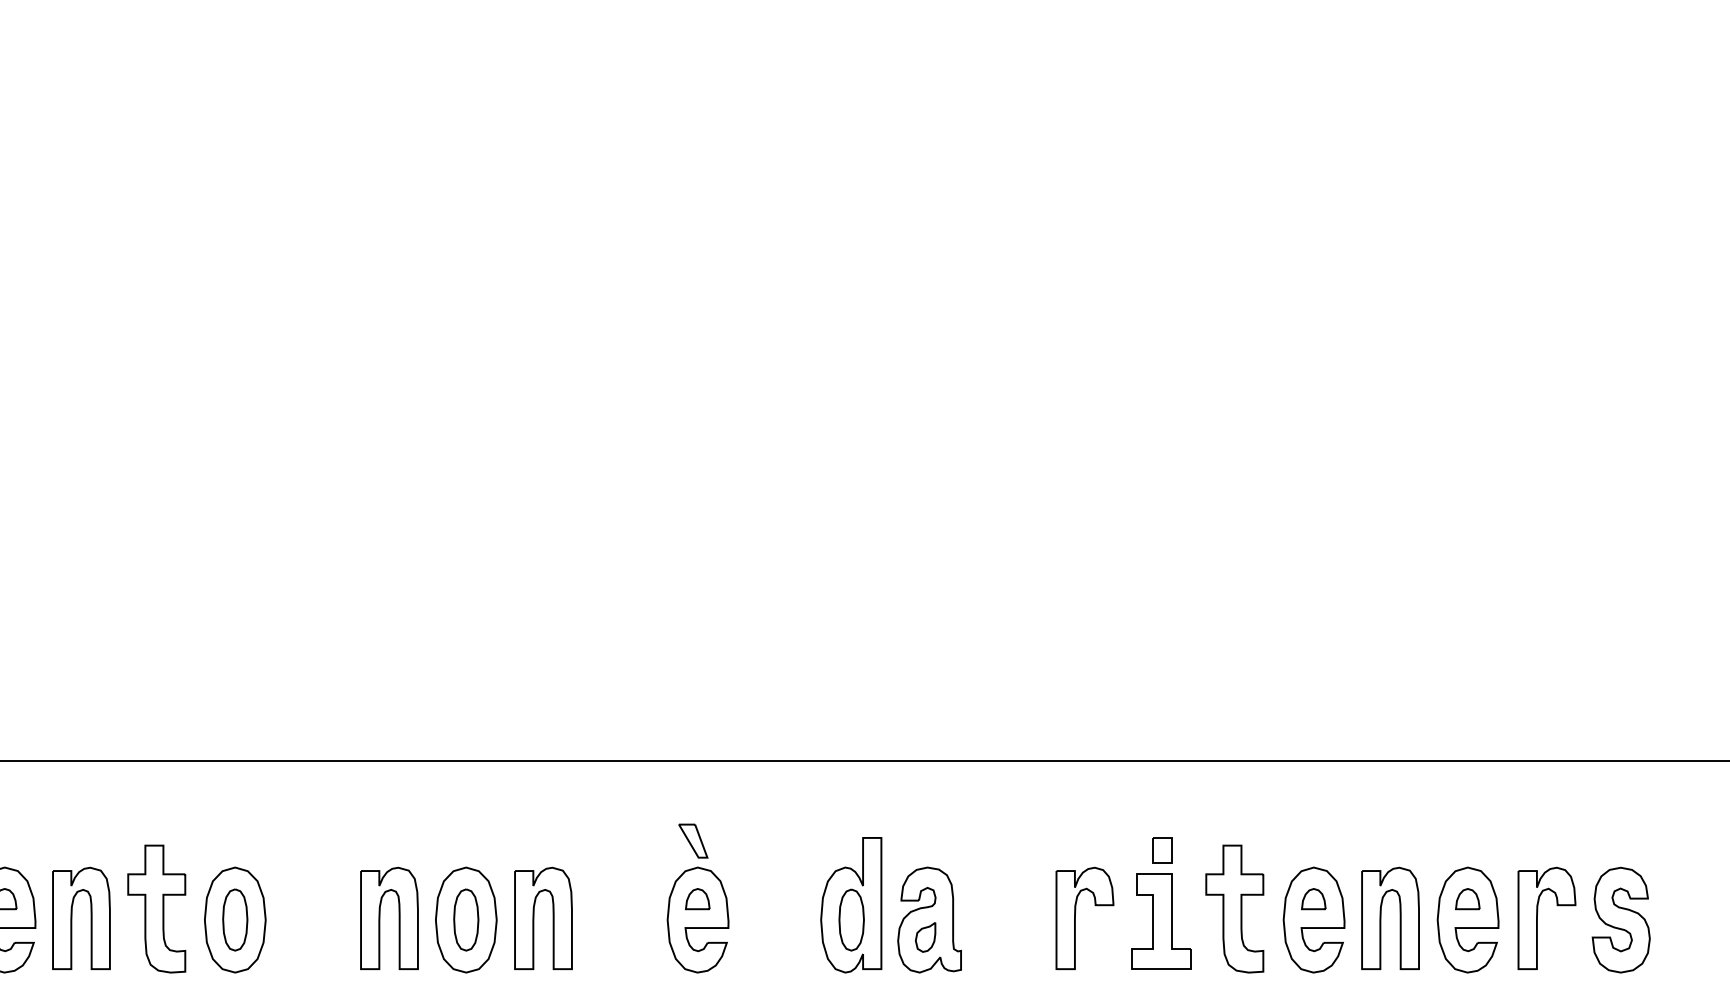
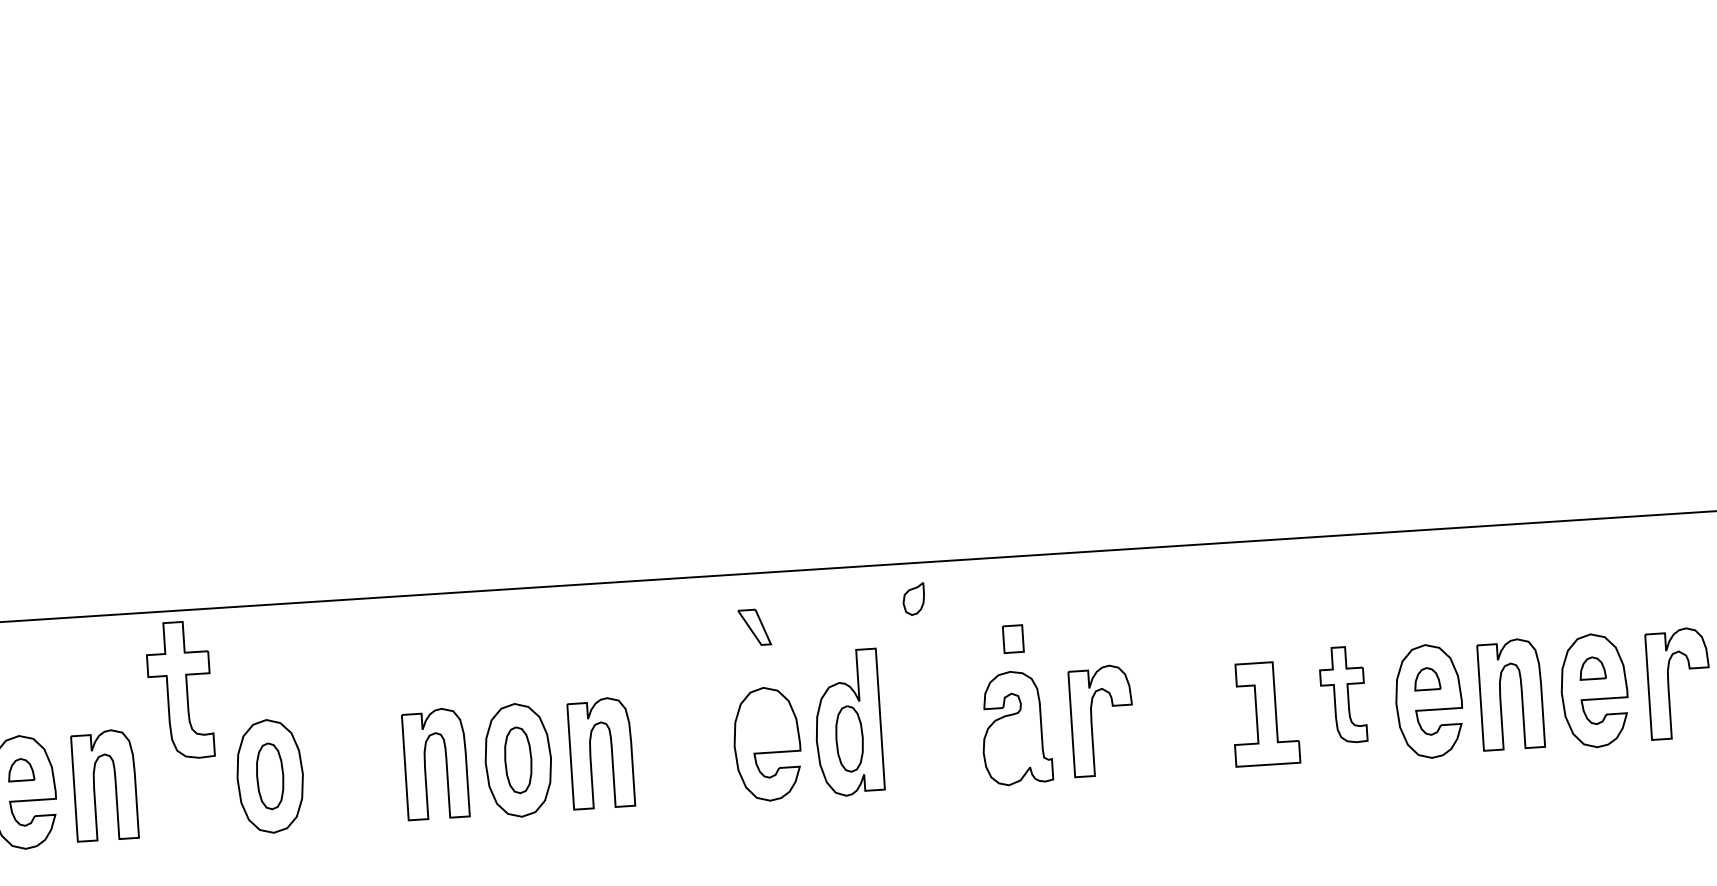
part: (693, 840) -> (754, 626), moved
part: (1162, 850) -> (1013, 639), moved
part: (697, 899) -> (765, 722), removed
part: (851, 905) -> (848, 723), moved
part: (156, 908) -> (179, 689), moved
part: (1234, 908) -> (1342, 694), size x0.7
part: (1075, 917) -> (1092, 720), moved
part: (925, 937) -> (913, 599), moved

